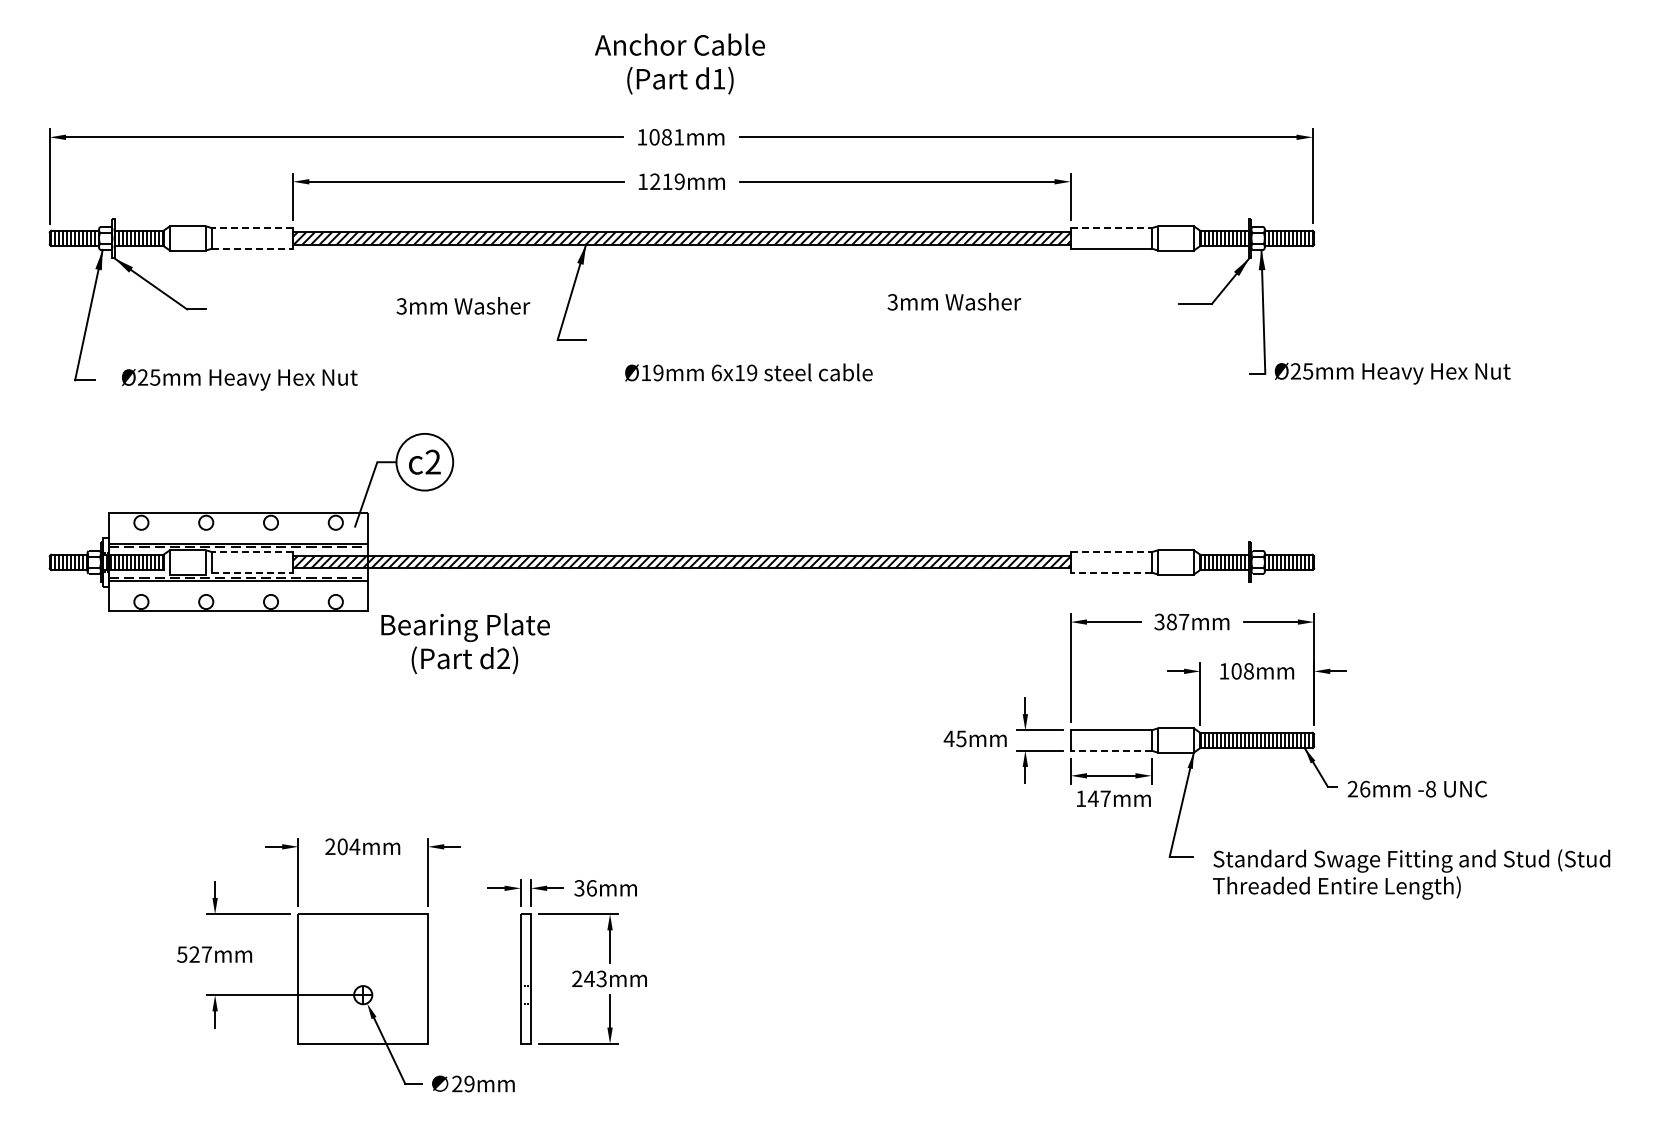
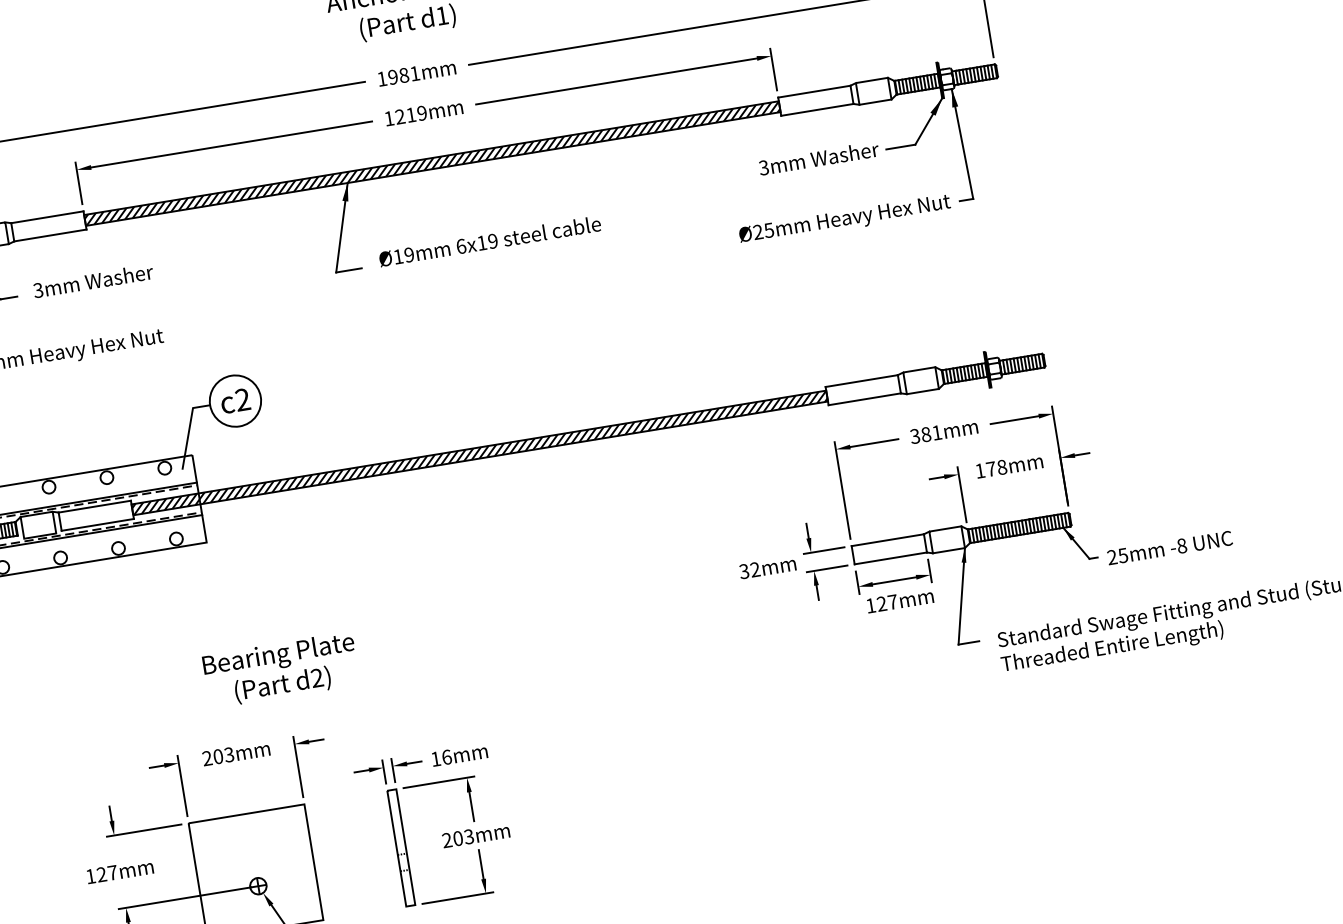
text: (654, 137) -> (393, 77), 1081mm -> 1981mm
line: (252, 228) -> (47, 217), dashed -> solid
line: (1111, 228) -> (814, 91), dashed -> solid
line: (253, 248) -> (51, 235), dashed -> solid
text: (954, 301) -> (819, 158), moved
text: (463, 305) -> (93, 280), moved
text: (748, 372) -> (489, 241), moved
text: (1392, 373) -> (844, 219), moved
line: (252, 552) -> (94, 506), dashed -> solid
line: (1111, 552) -> (862, 381), dashed -> solid
line: (253, 572) -> (98, 524), dashed -> solid
line: (1110, 572) -> (864, 399), dashed -> solid
text: (1184, 622) -> (937, 433), 387mm -> 381mm
text: (465, 643) -> (281, 669), moved
text: (1236, 671) -> (991, 469), 108mm -> 178mm
text: (954, 738) -> (749, 570), 45mm -> 32mm
line: (1110, 750) -> (890, 558), dashed -> solid
text: (1364, 788) -> (1122, 555), 26mm -> 25mm
text: (1092, 798) -> (881, 603), 147mm -> 127mm
text: (354, 846) -> (228, 754), 204mm -> 203mm
text: (579, 888) -> (435, 759), 36mm -> 16mm
text: (182, 954) -> (90, 876), 527mm -> 127mm
text: (589, 978) -> (458, 838), 243mm -> 203mm

